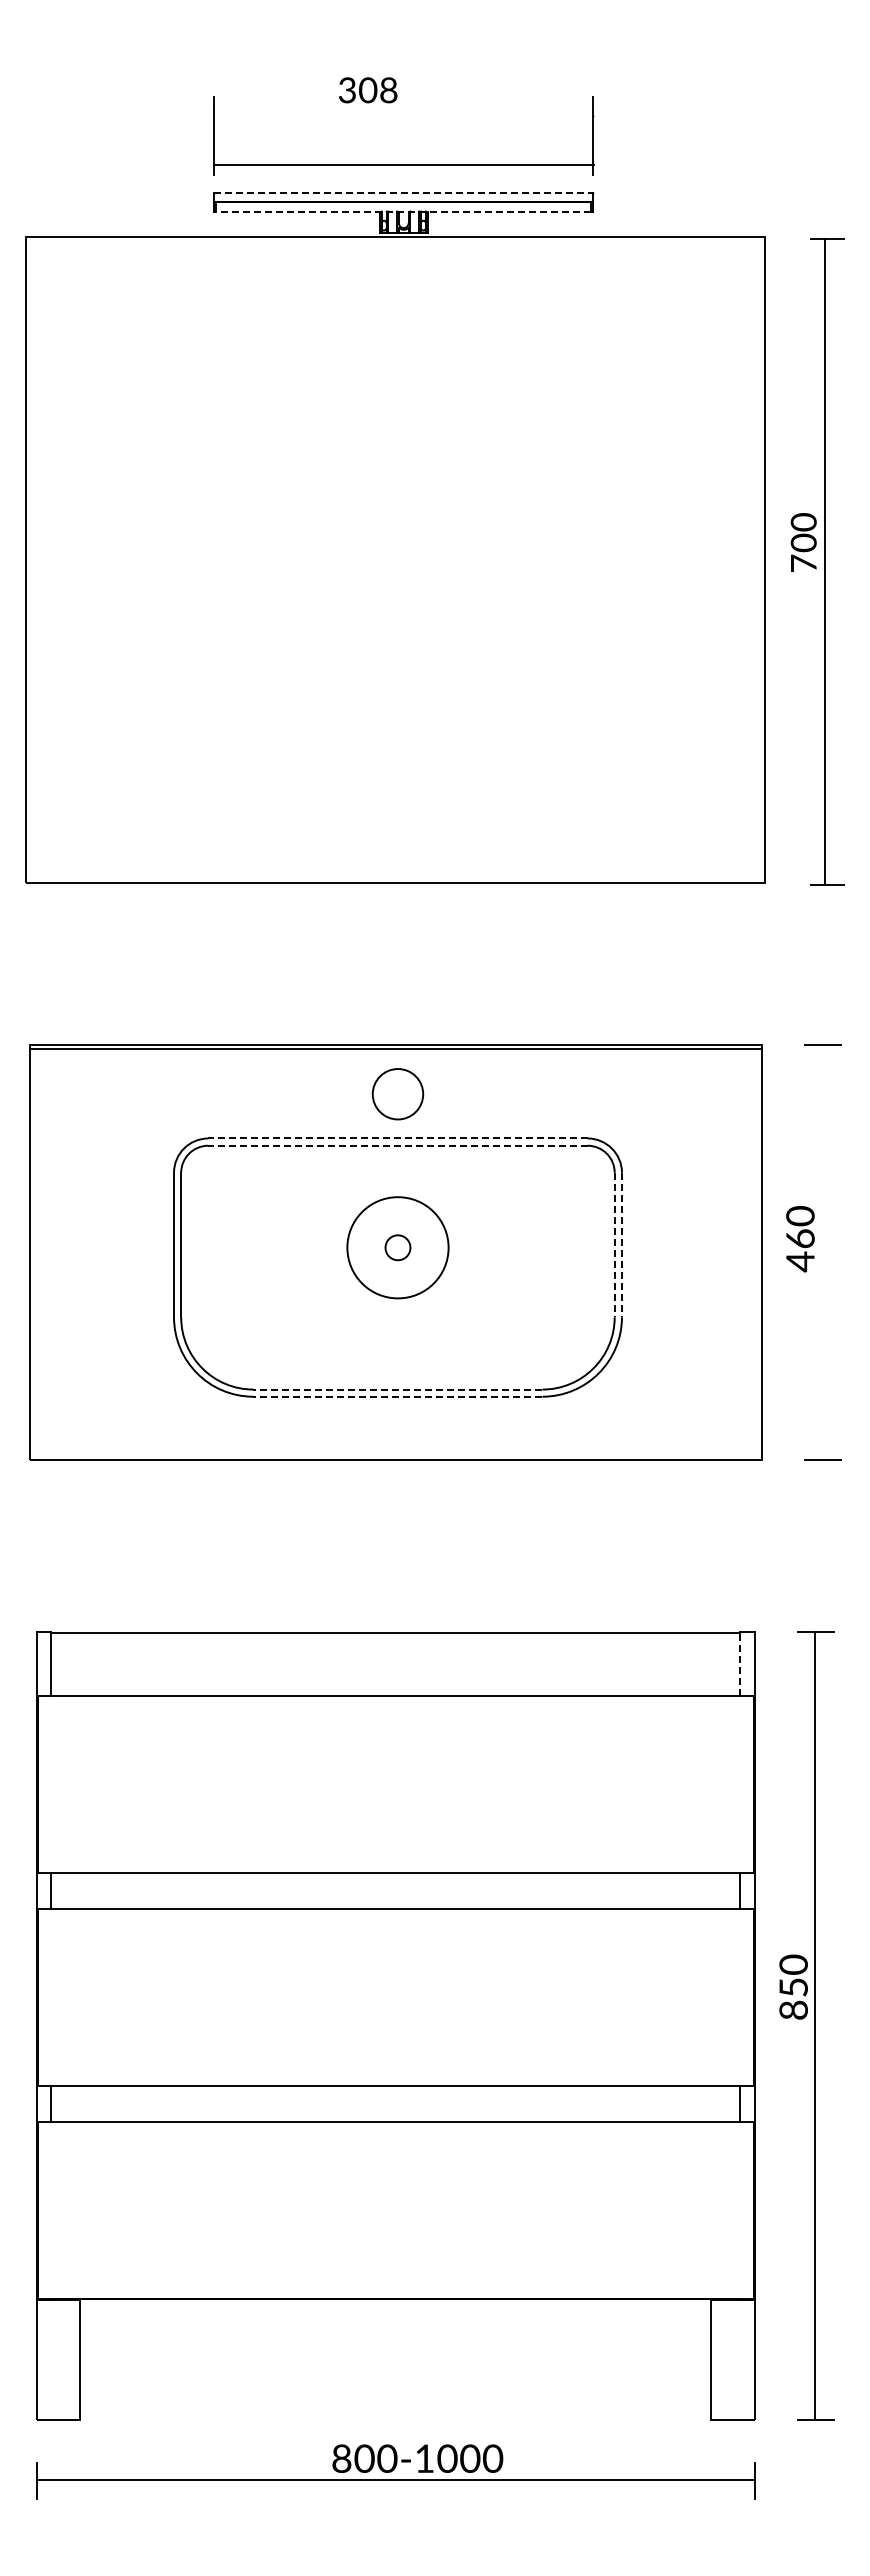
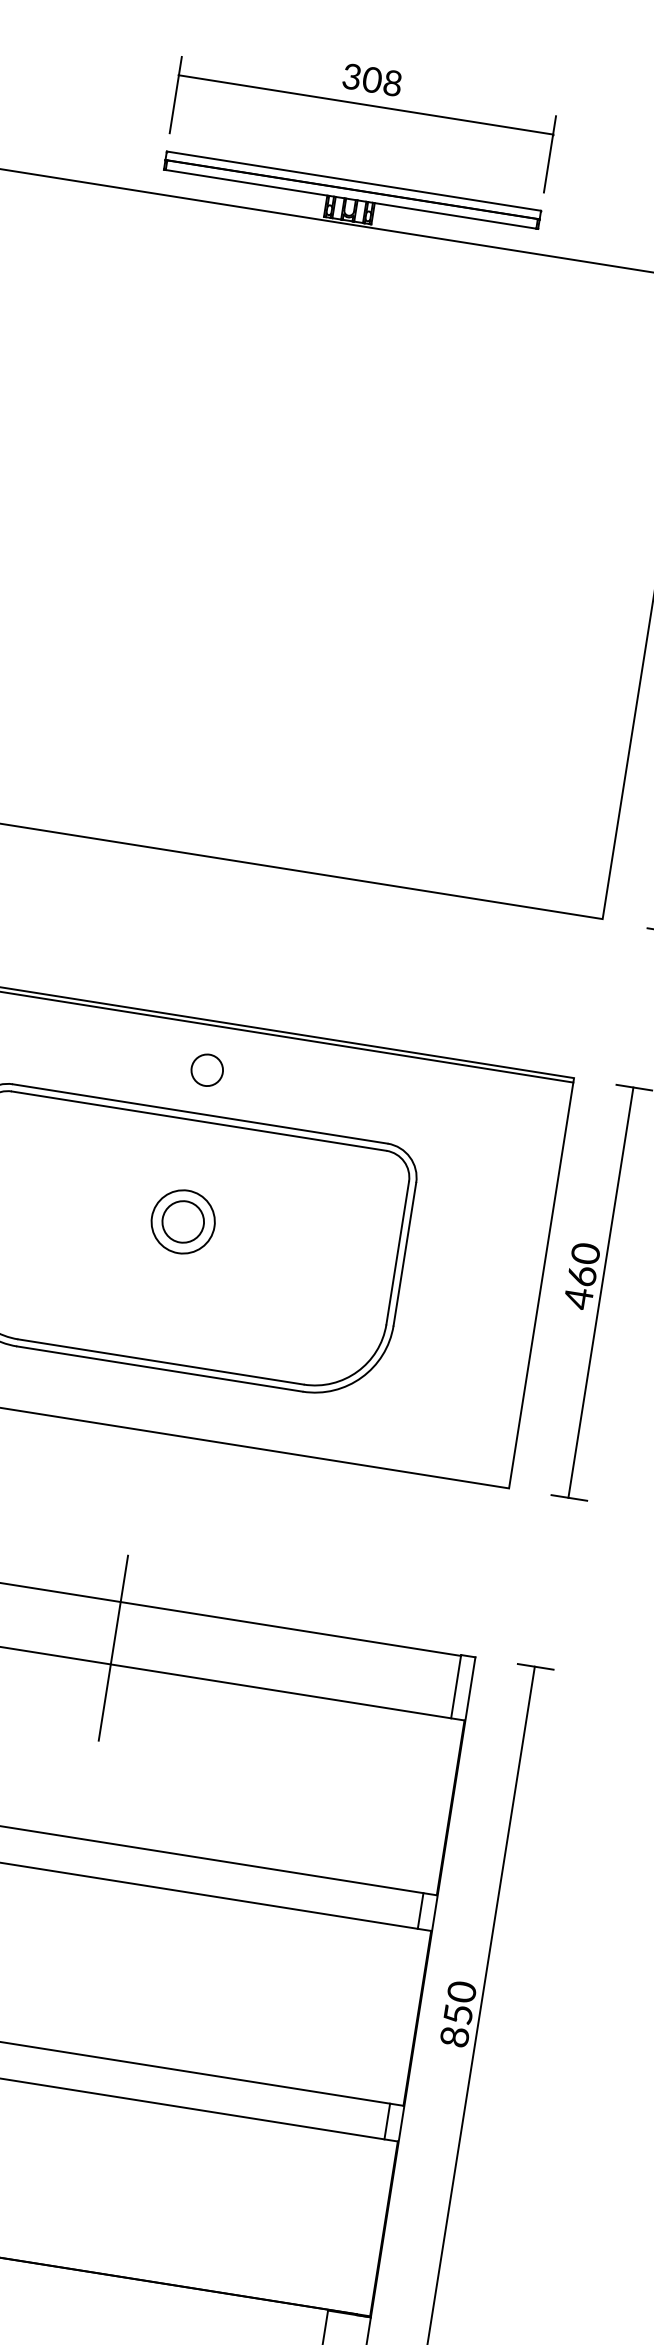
text: (368, 90) -> (372, 80), moved
line: (403, 164) -> (365, 104), moved
line: (404, 193) -> (354, 181), dashed -> solid
line: (403, 211) -> (350, 199), dashed -> solid
circle: (397, 1094) -> (206, 1070), size x0.62
line: (397, 1138) -> (199, 1113), dashed -> solid
line: (397, 1145) -> (198, 1120), dashed -> solid
line: (614, 1245) -> (397, 1253), dashed -> solid
line: (621, 1245) -> (404, 1254), dashed -> solid
circle: (397, 1247) -> (182, 1221), size x0.62
circle: (397, 1247) -> (182, 1221), size x1.67
line: (821, 1252) -> (600, 1292), added
line: (397, 1389) -> (160, 1361), dashed -> solid
line: (397, 1396) -> (159, 1368), dashed -> solid
line: (740, 1663) -> (456, 1686), dashed -> solid
line: (395, 1679) -> (113, 1647), added

